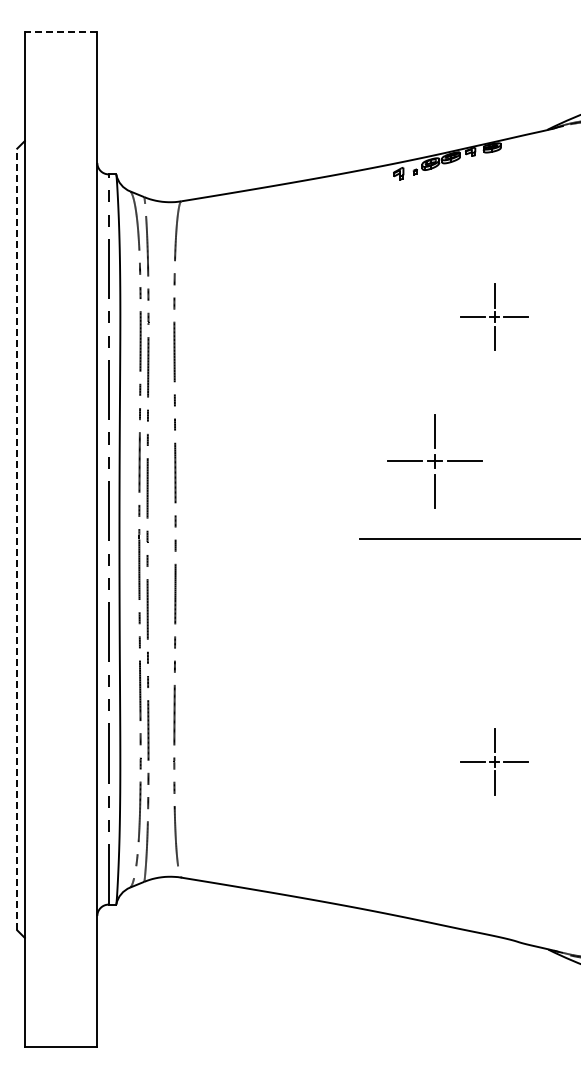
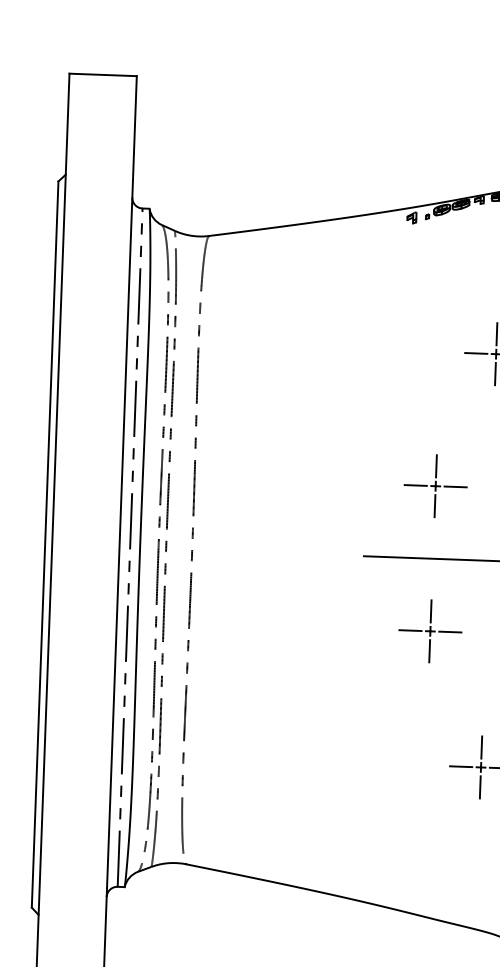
line: (60, 32) -> (102, 75), dashed -> solid
part: (434, 461) -> (435, 486), size x0.71
line: (17, 539) -> (45, 544), dashed -> solid
part: (434, 617) -> (430, 631), added

